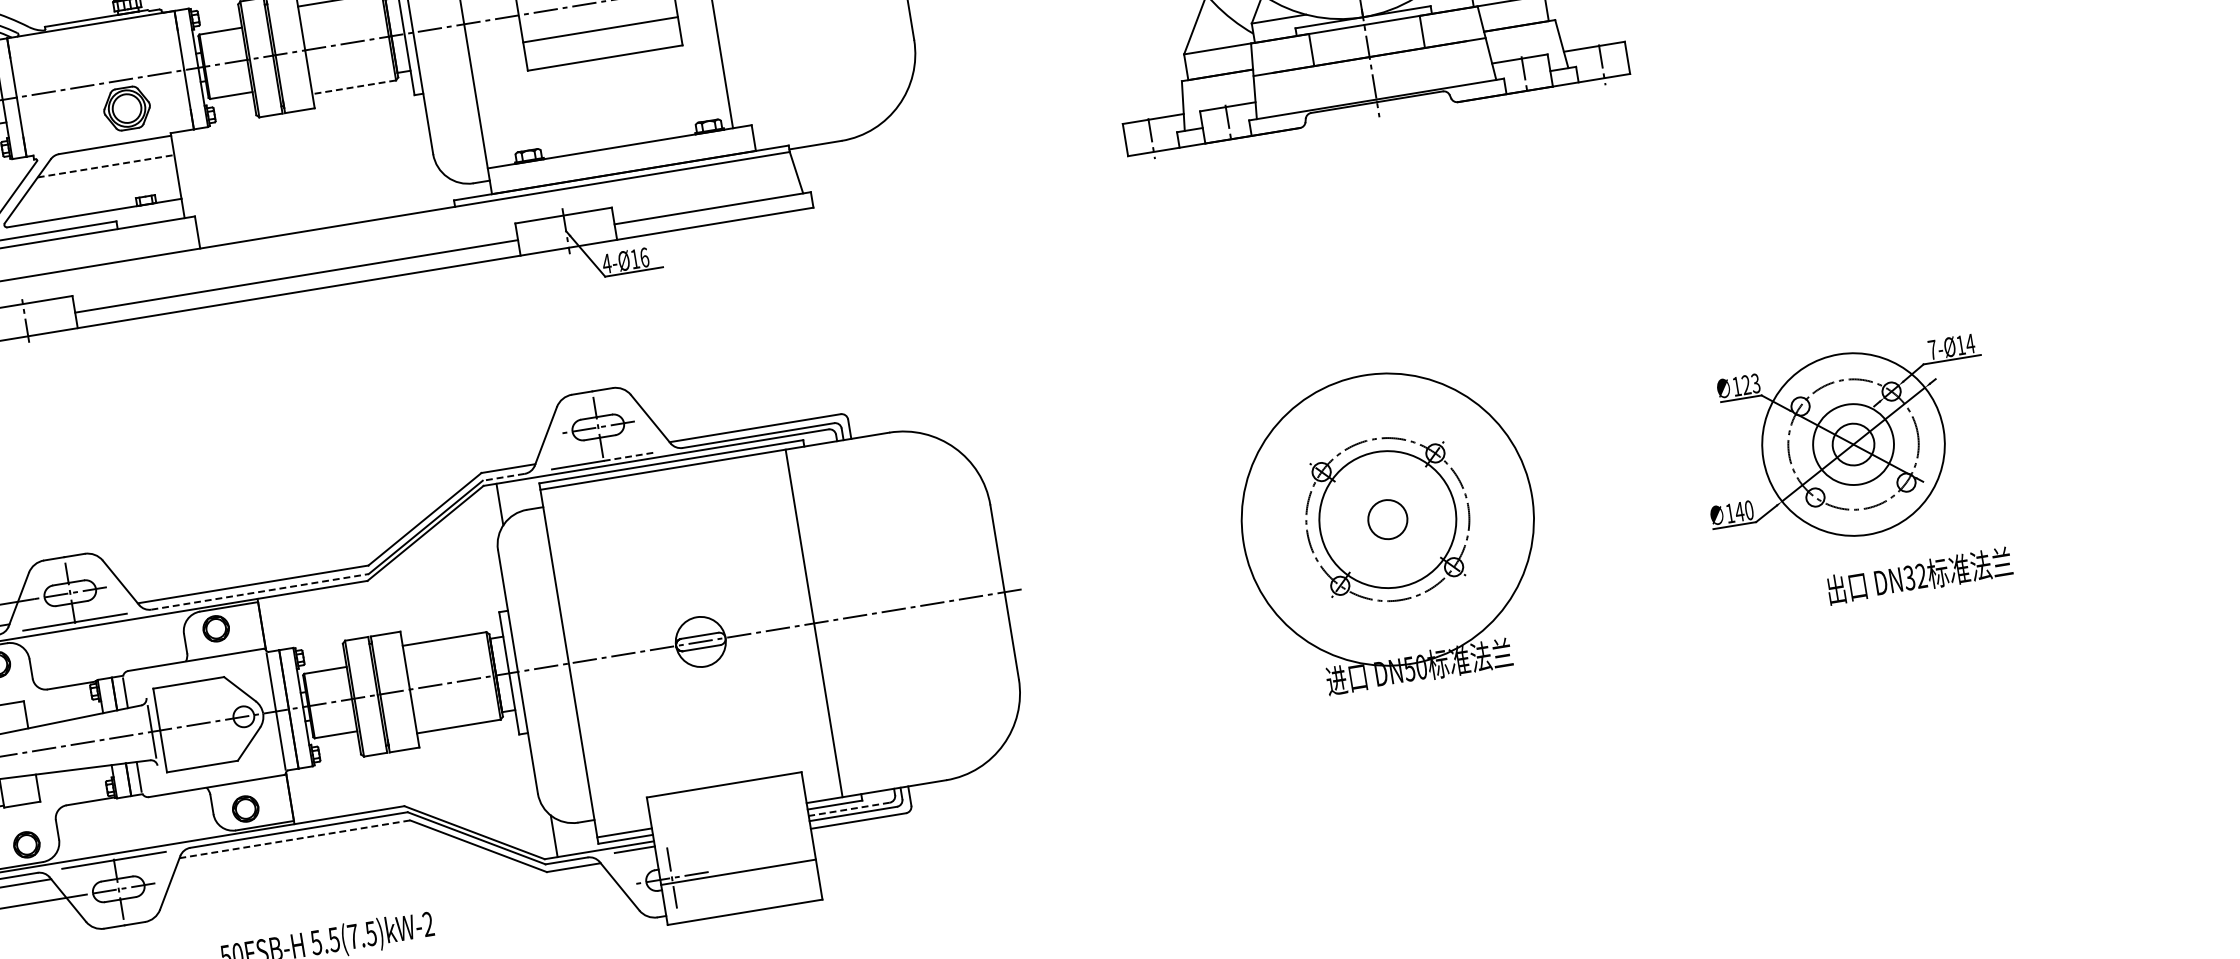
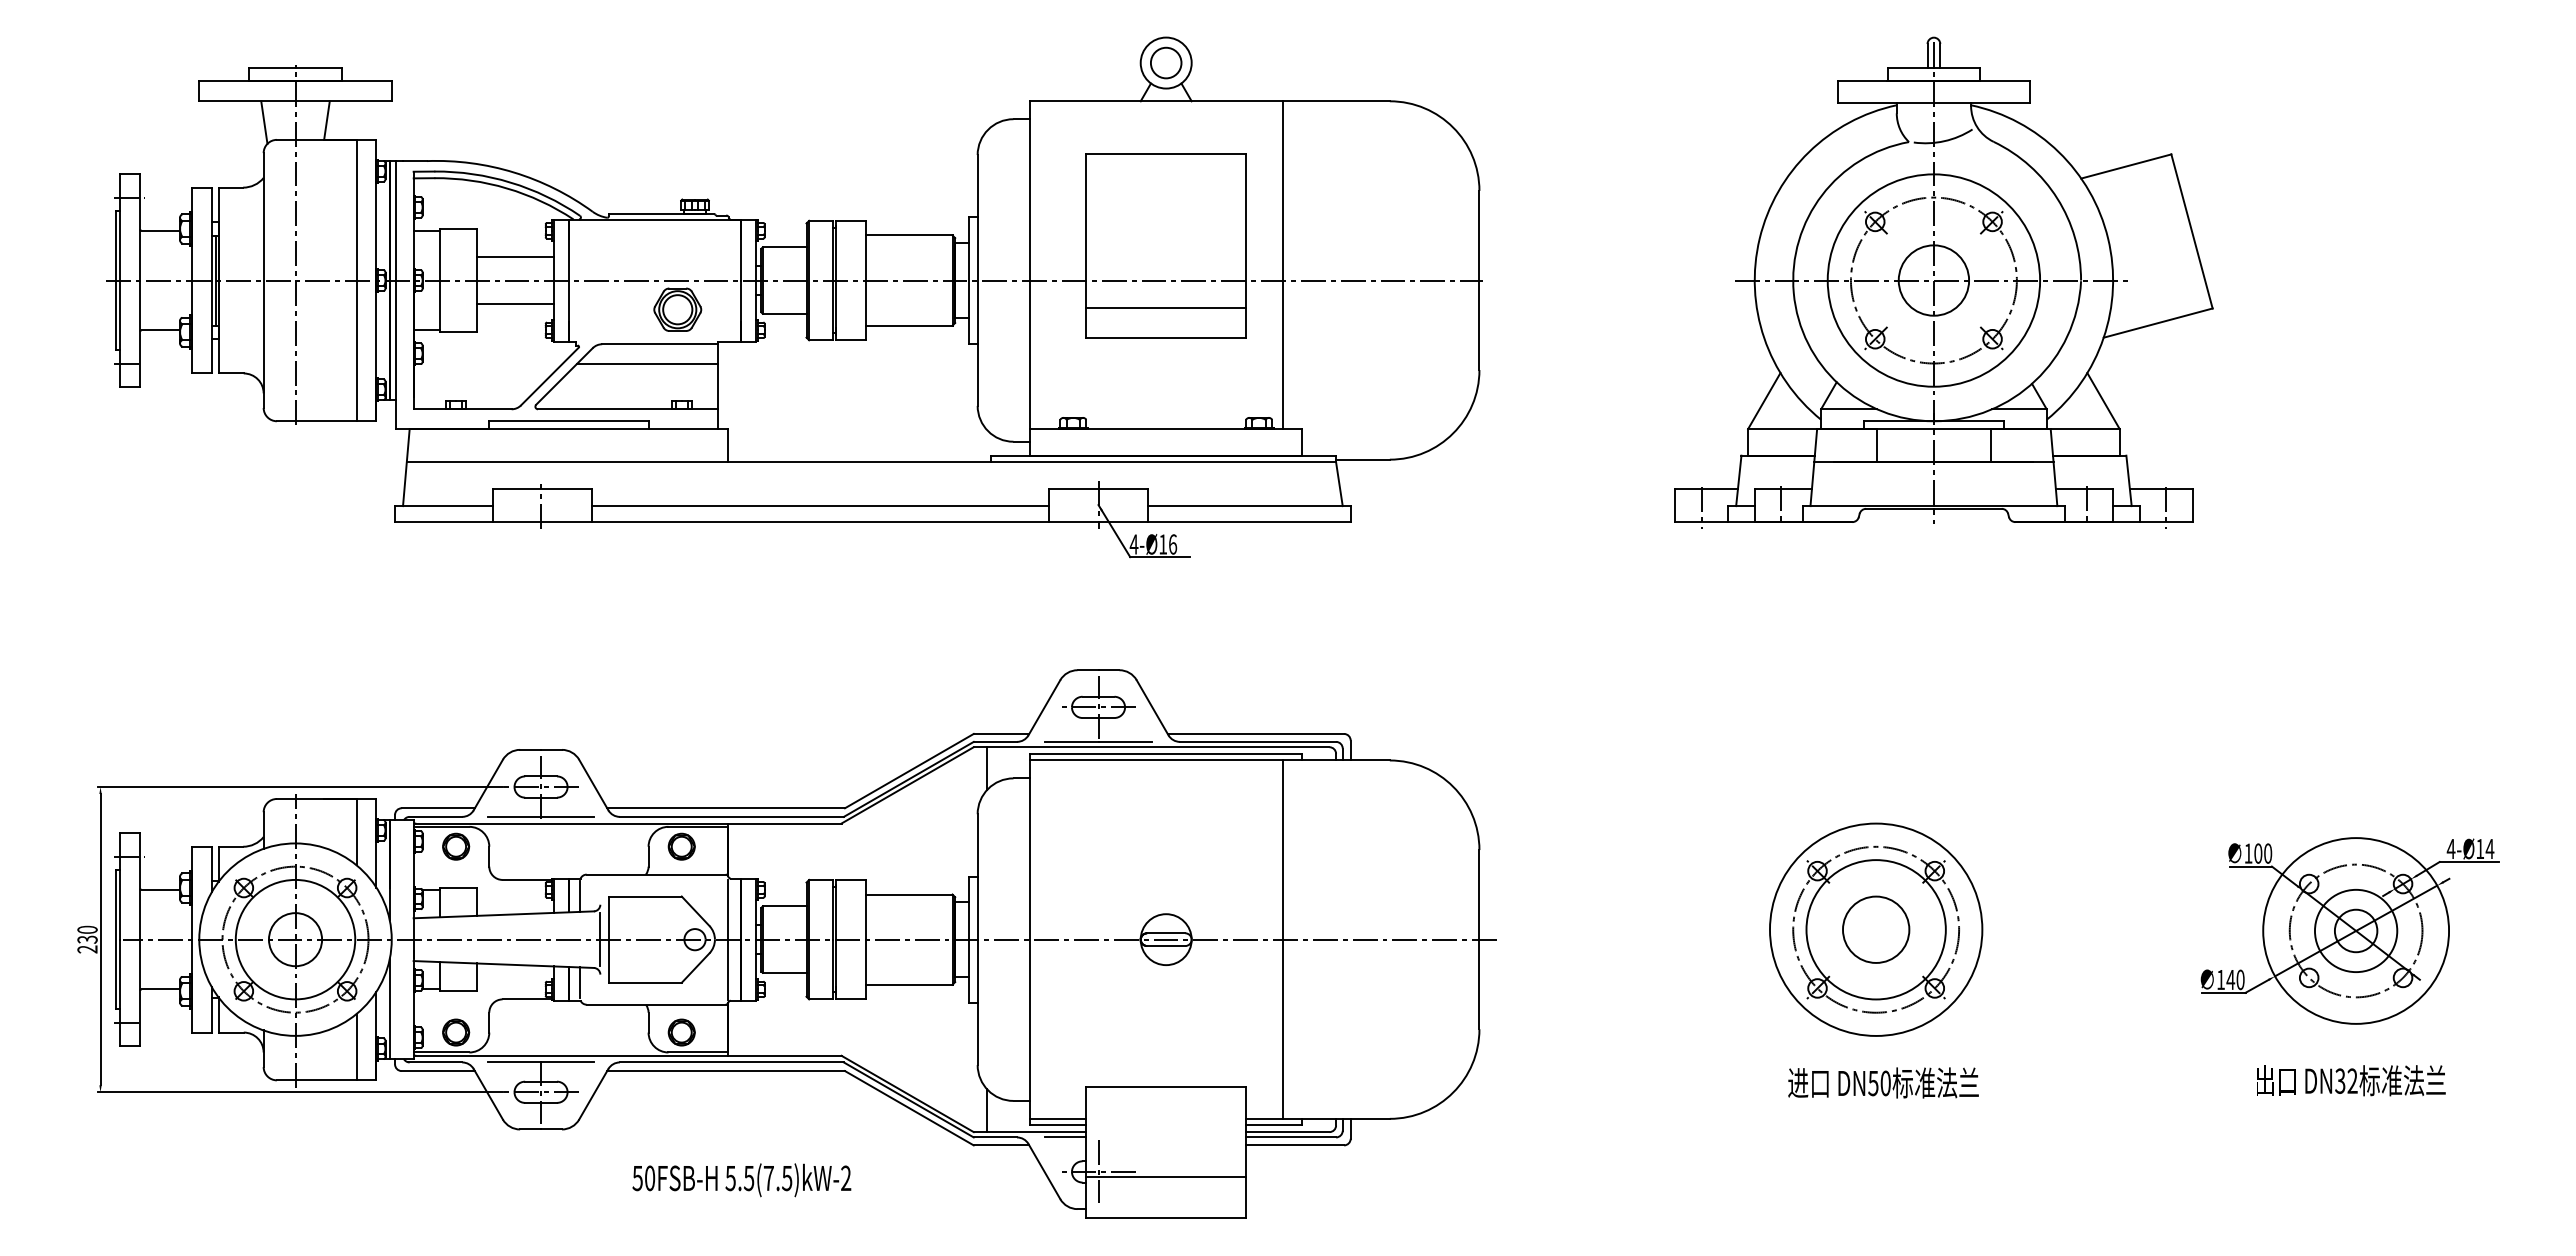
line: (353, 87) -> (908, 325), dashed -> solid
line: (106, 166) -> (647, 364), dashed -> solid
text: (1931, 349) -> (2450, 848), 7-Ø14 -> 4-Ø14
text: (1751, 384) -> (2263, 853), 123 -> 100
line: (629, 456) -> (1125, 741), dashed -> solid
line: (503, 476) -> (995, 741), dashed -> solid
circle: (1387, 519) -> (1875, 929), size x1.67
circle: (1388, 519) -> (1876, 929), size x0.71
text: (1920, 575) -> (2351, 1080), moved
line: (260, 591) -> (732, 816), dashed -> solid
line: (849, 809) -> (1287, 1132), dashed -> solid
line: (295, 839) -> (726, 1071), dashed -> solid

